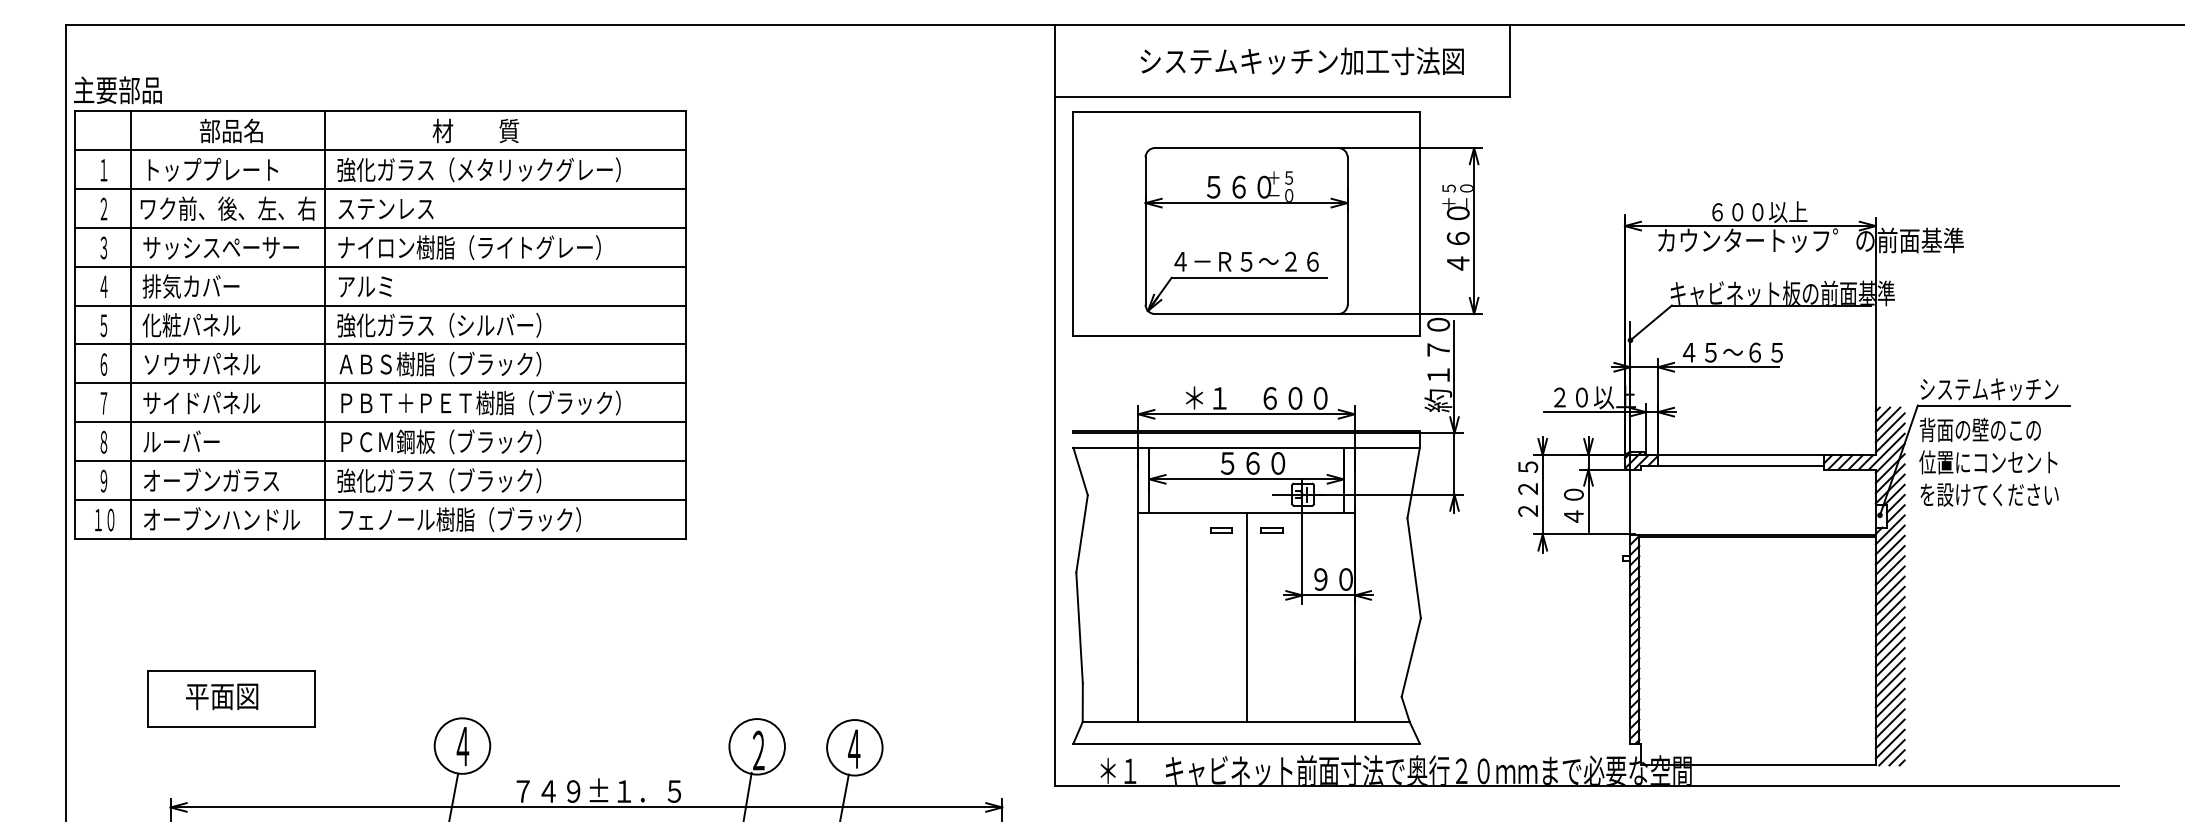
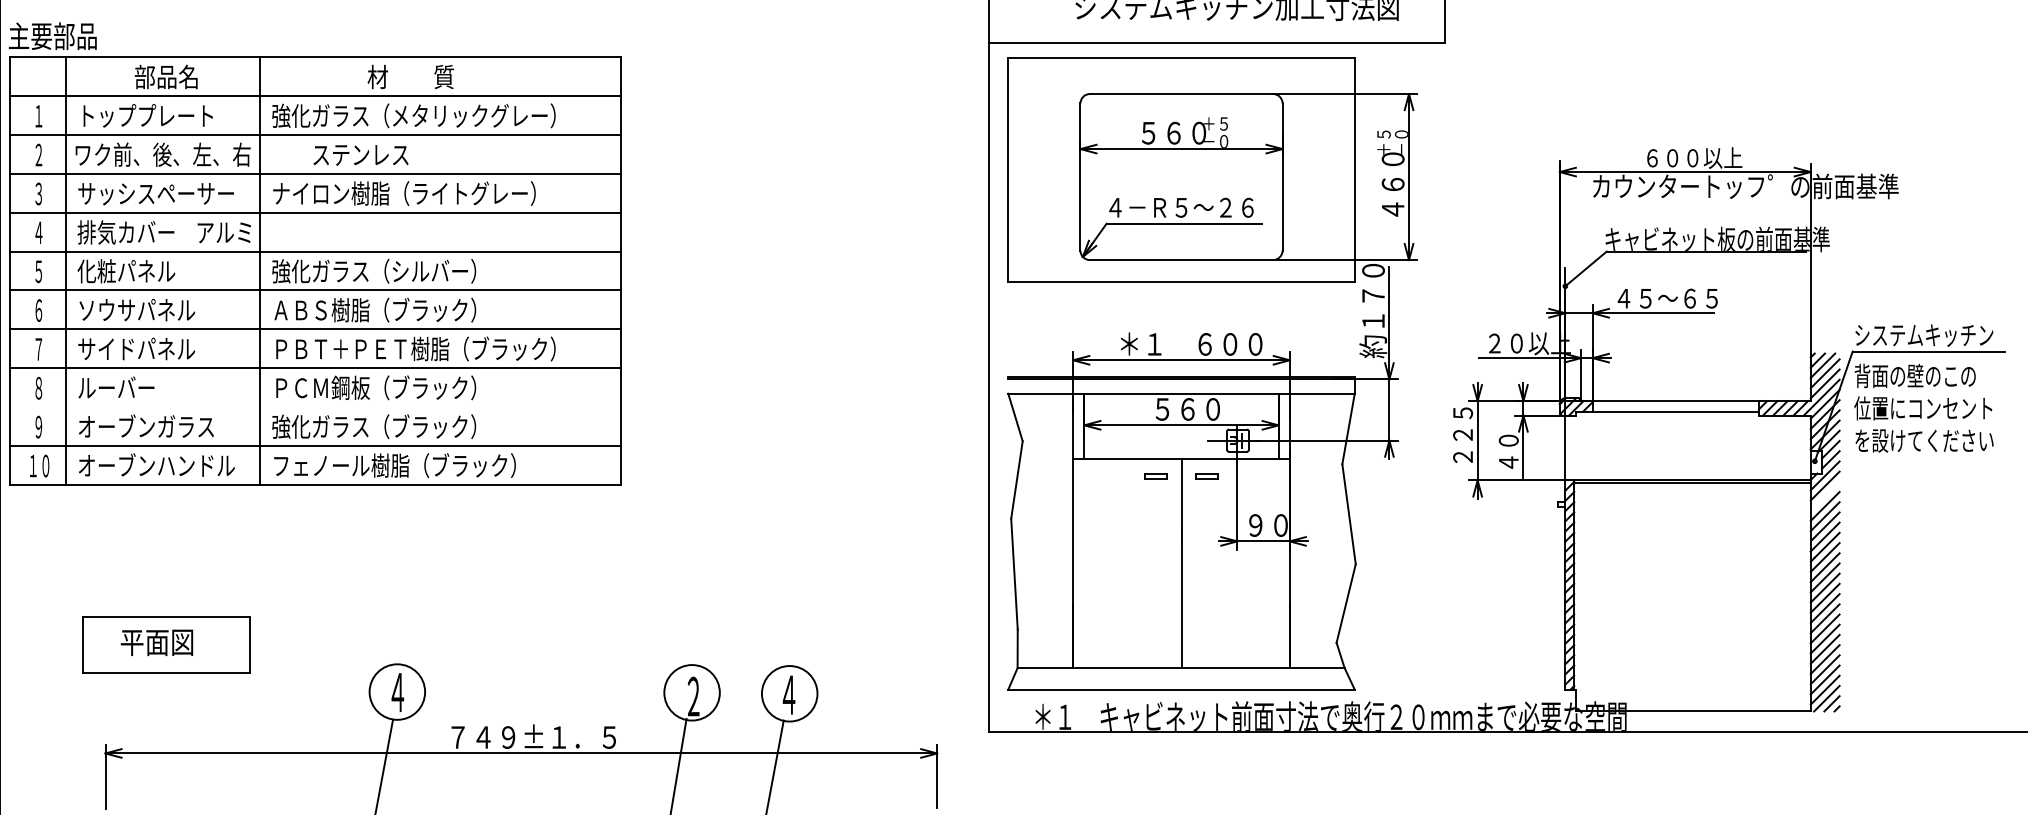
text: (385, 209) -> (360, 155), moved
text: (364, 286) -> (223, 232), moved
line: (380, 460) -> (315, 406), removed
line: (1889, 549) -> (1824, 495), removed

